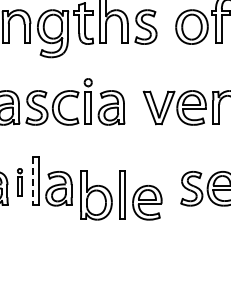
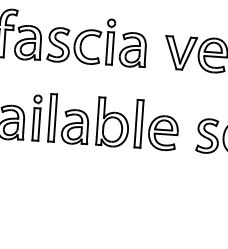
line: (32, 181) -> (49, 118), dashed -> solid
part: (19, 182) -> (36, 118), size x1.67
part: (121, 195) -> (138, 124), moved

